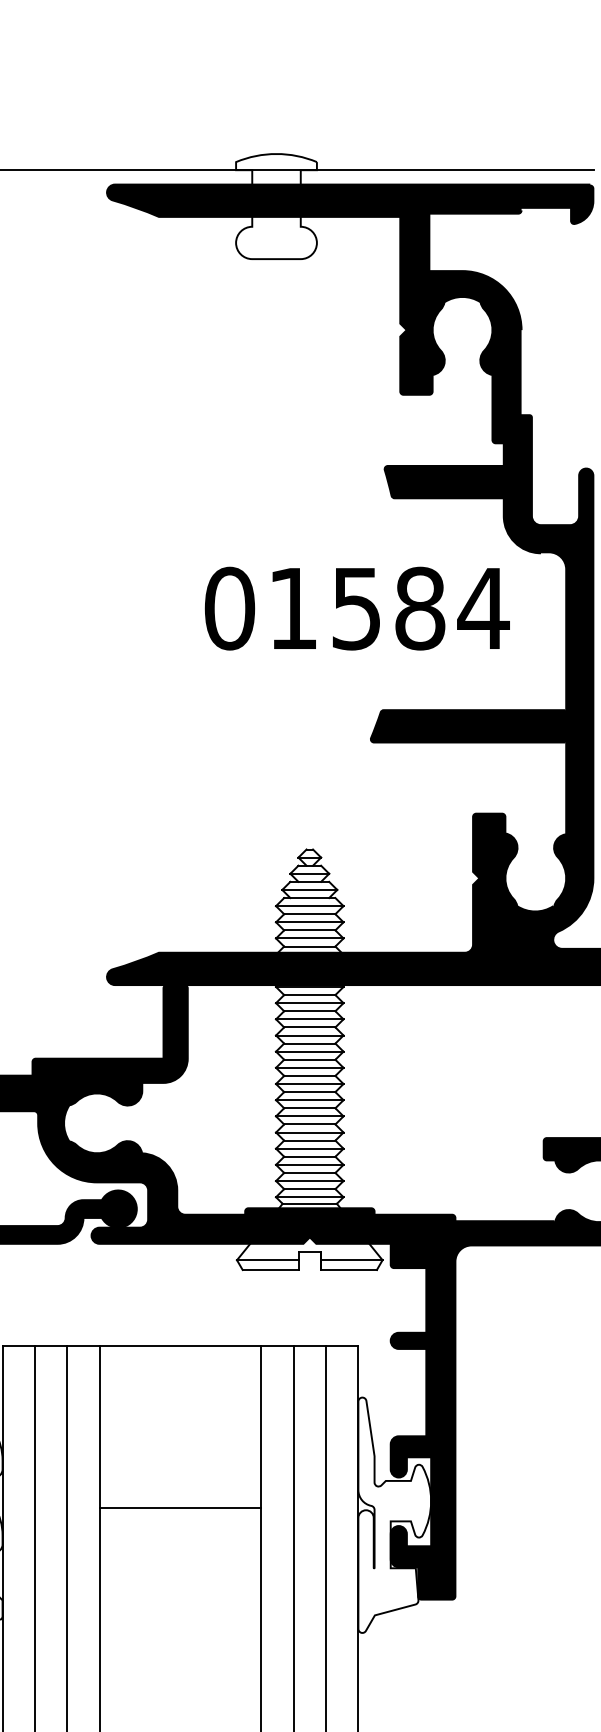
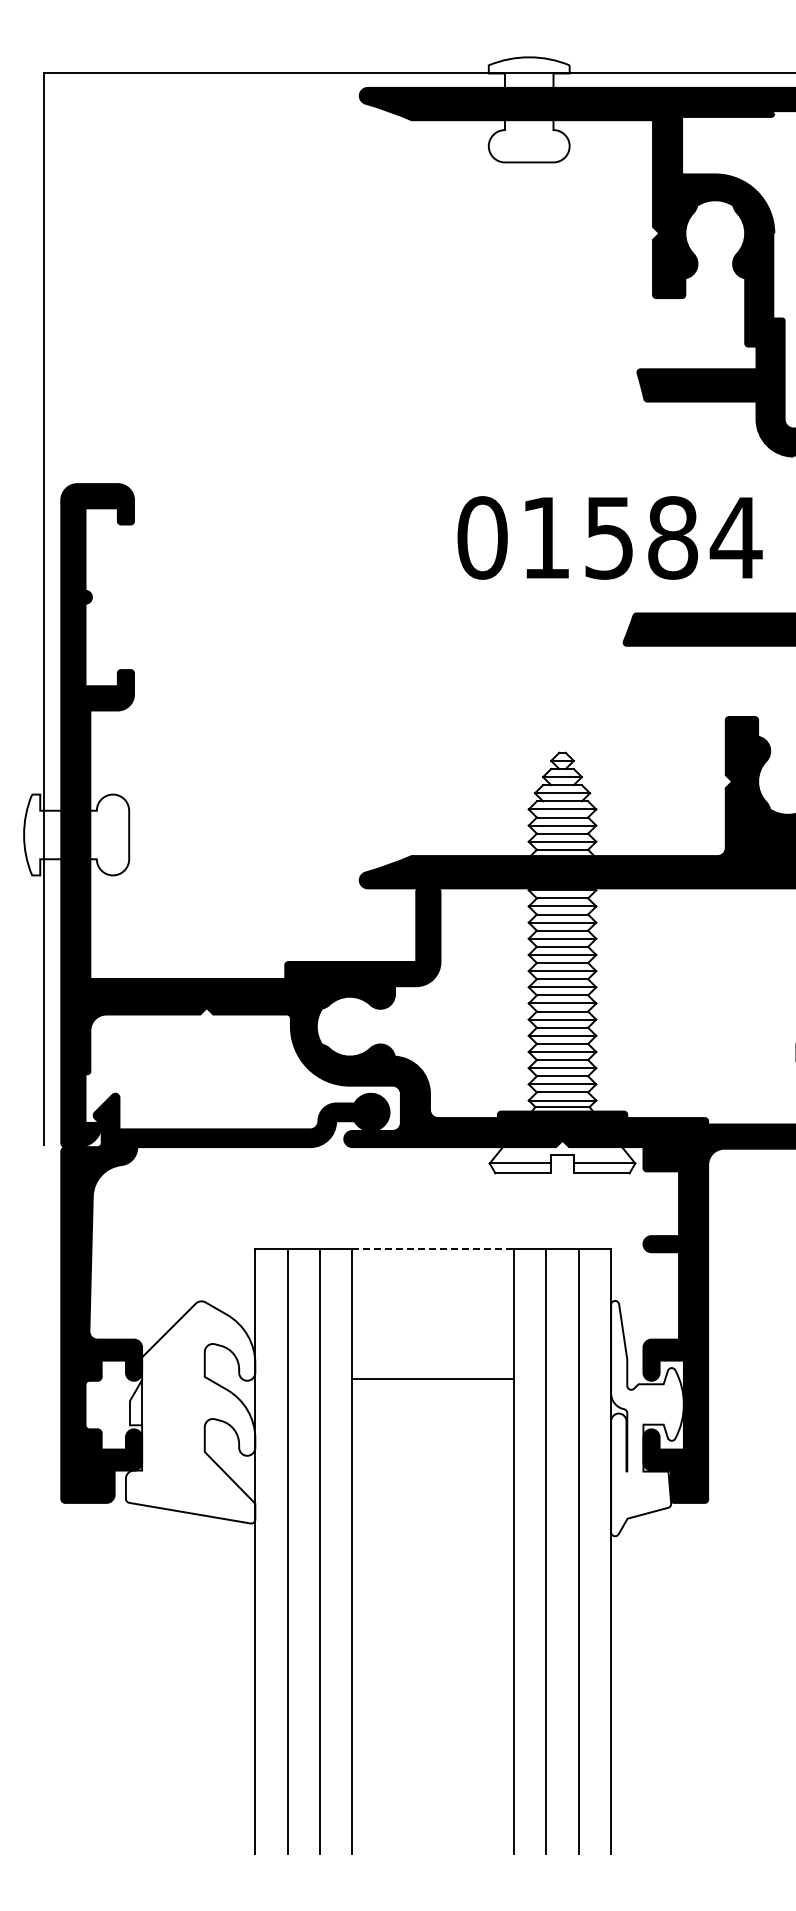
text: (356, 608) -> (609, 537), moved
line: (180, 1346) -> (433, 1249), solid -> dashed
line: (180, 1508) -> (433, 1379), moved

